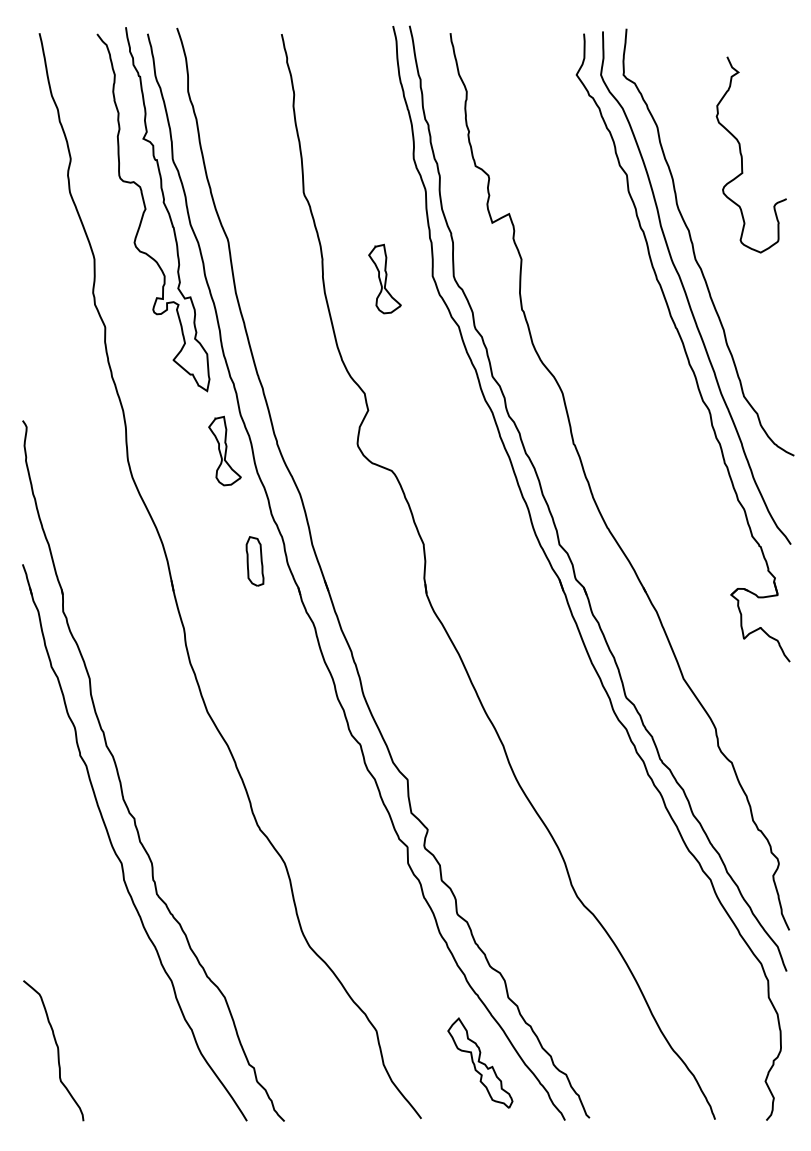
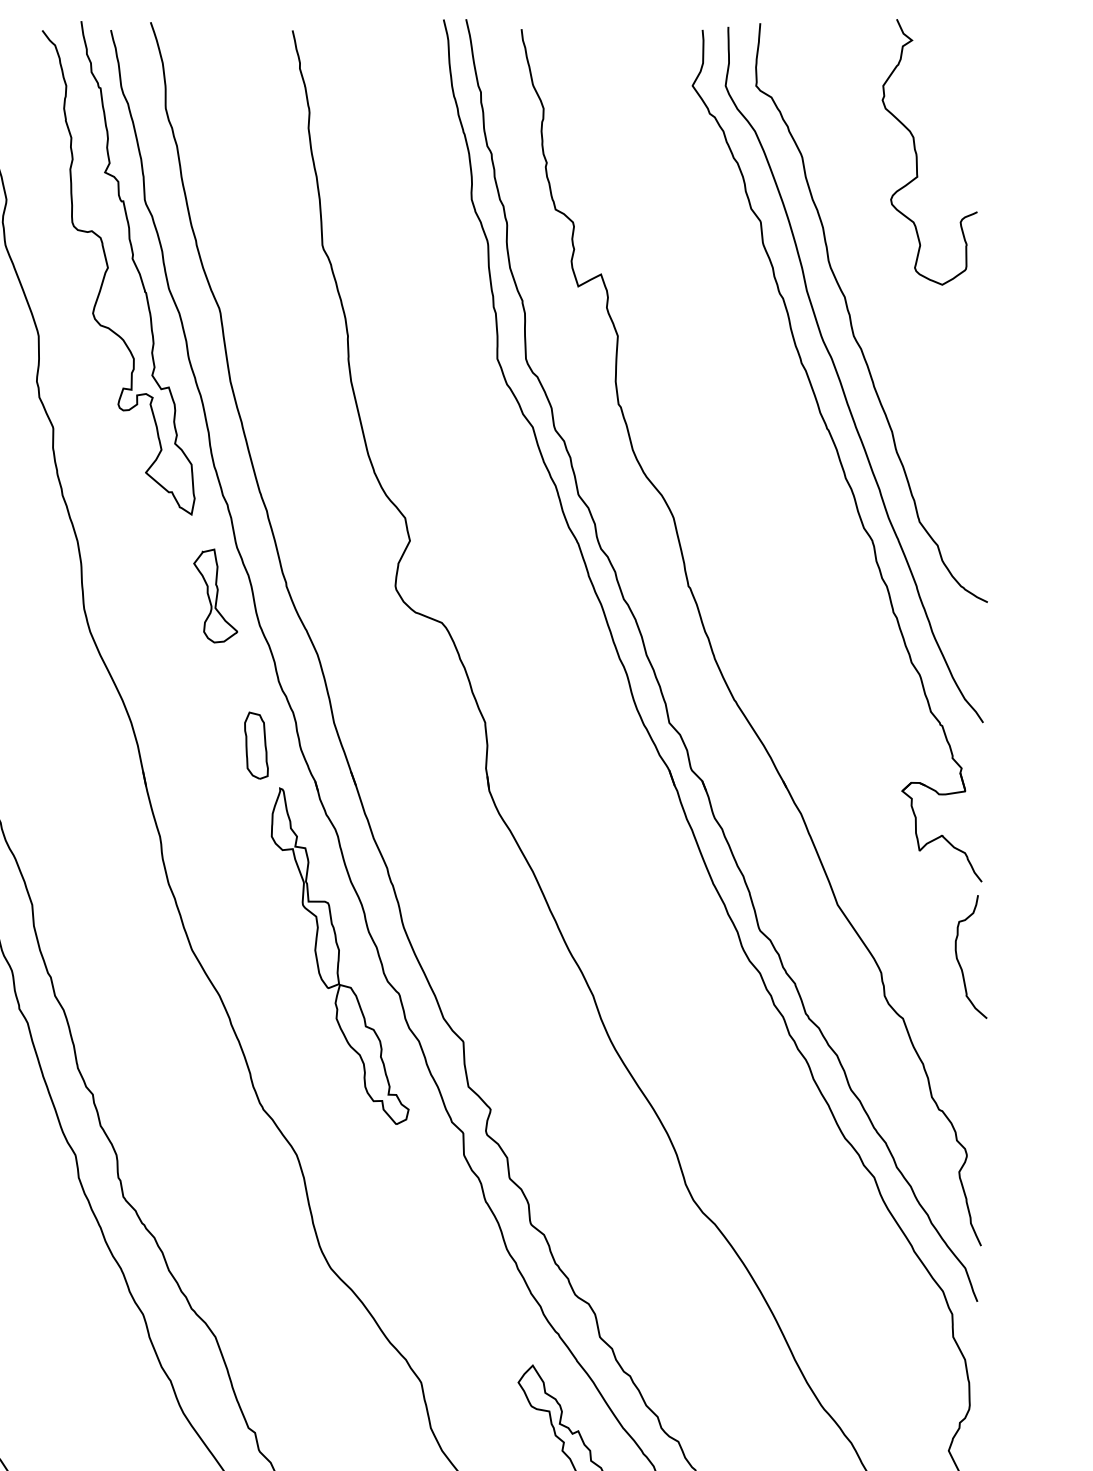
curve: (742, 155) -> (917, 153), moved
part: (384, 278) -> (432, 361), removed
part: (316, 716) -> (339, 955), added
curve: (773, 720) -> (959, 961), added

